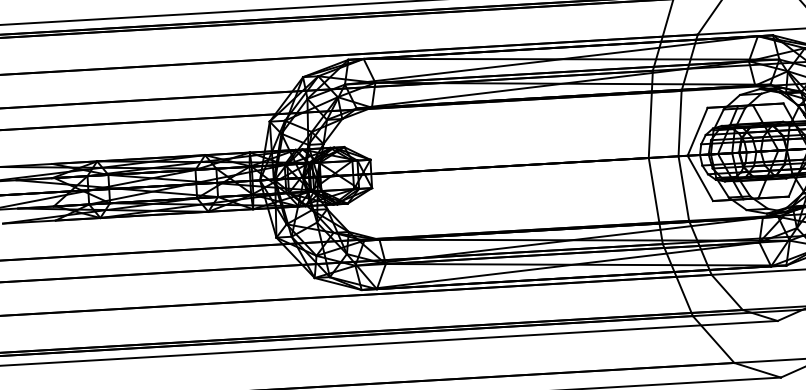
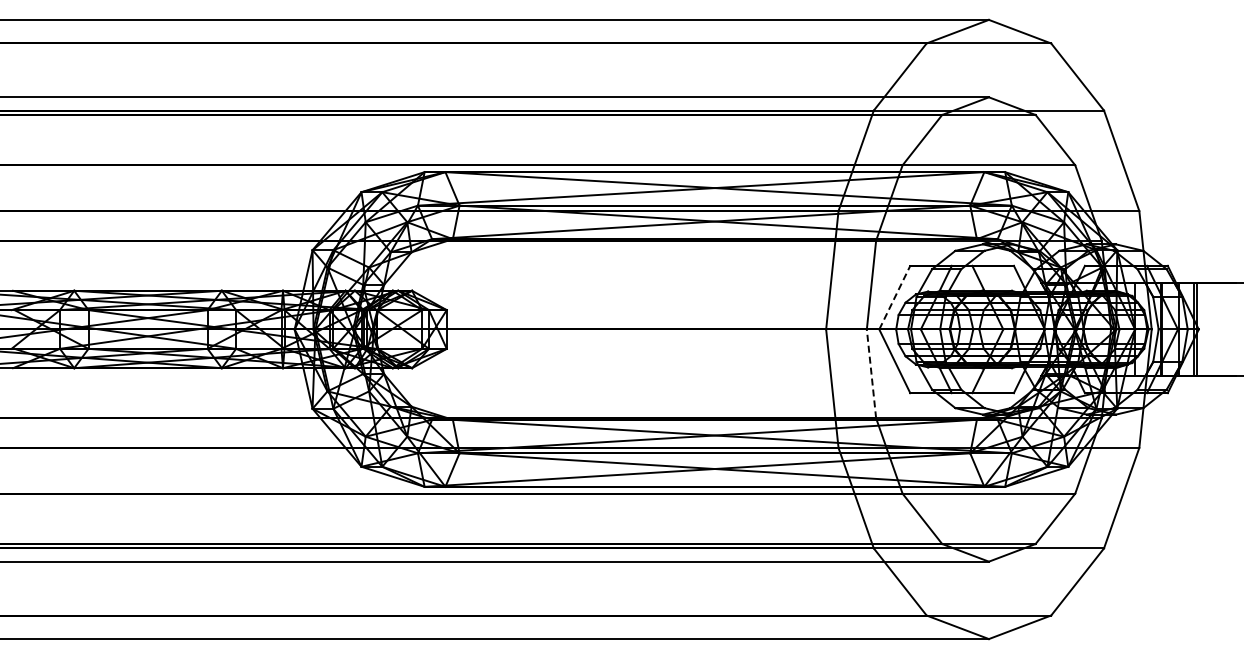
line: (698, 131) -> (895, 297), solid -> dashed
line: (683, 188) -> (871, 373), solid -> dashed

